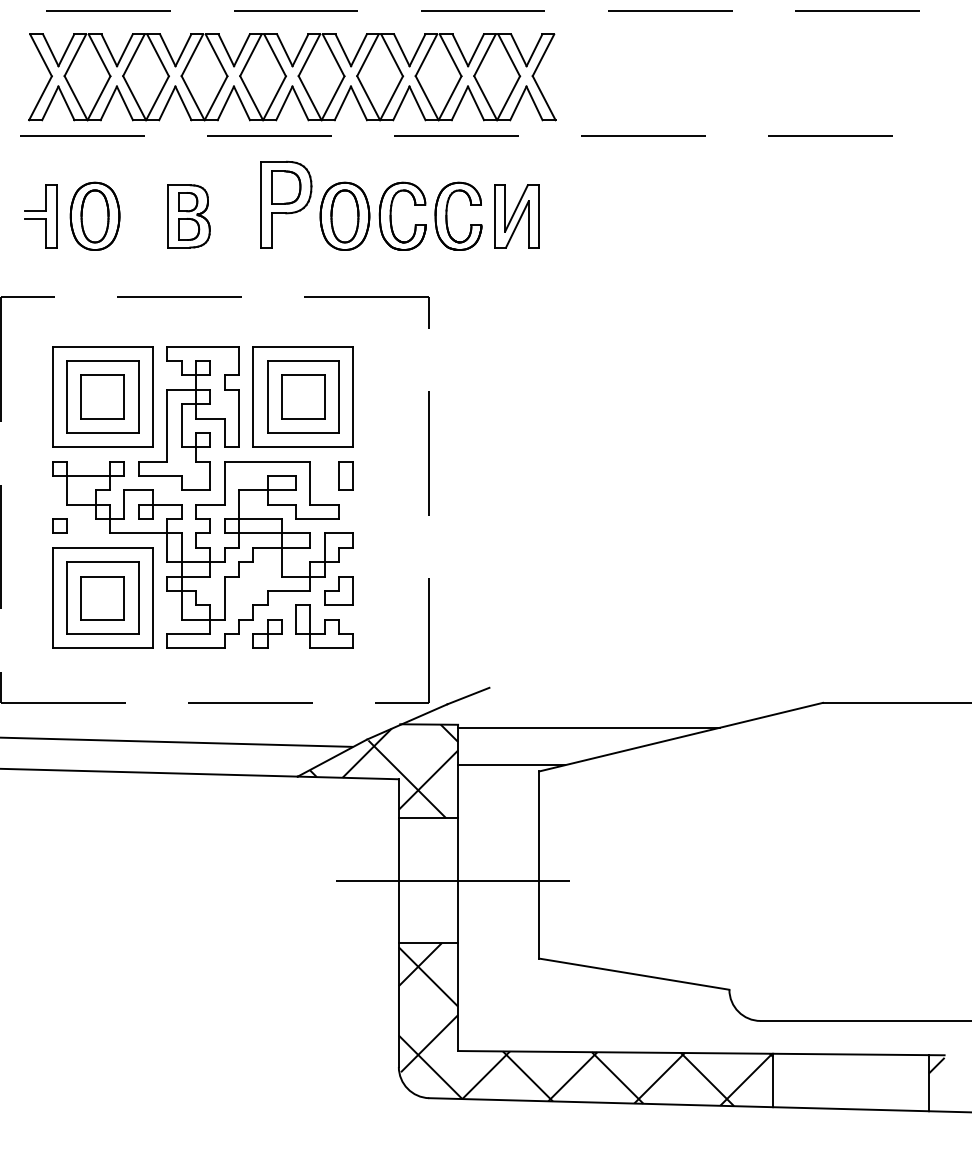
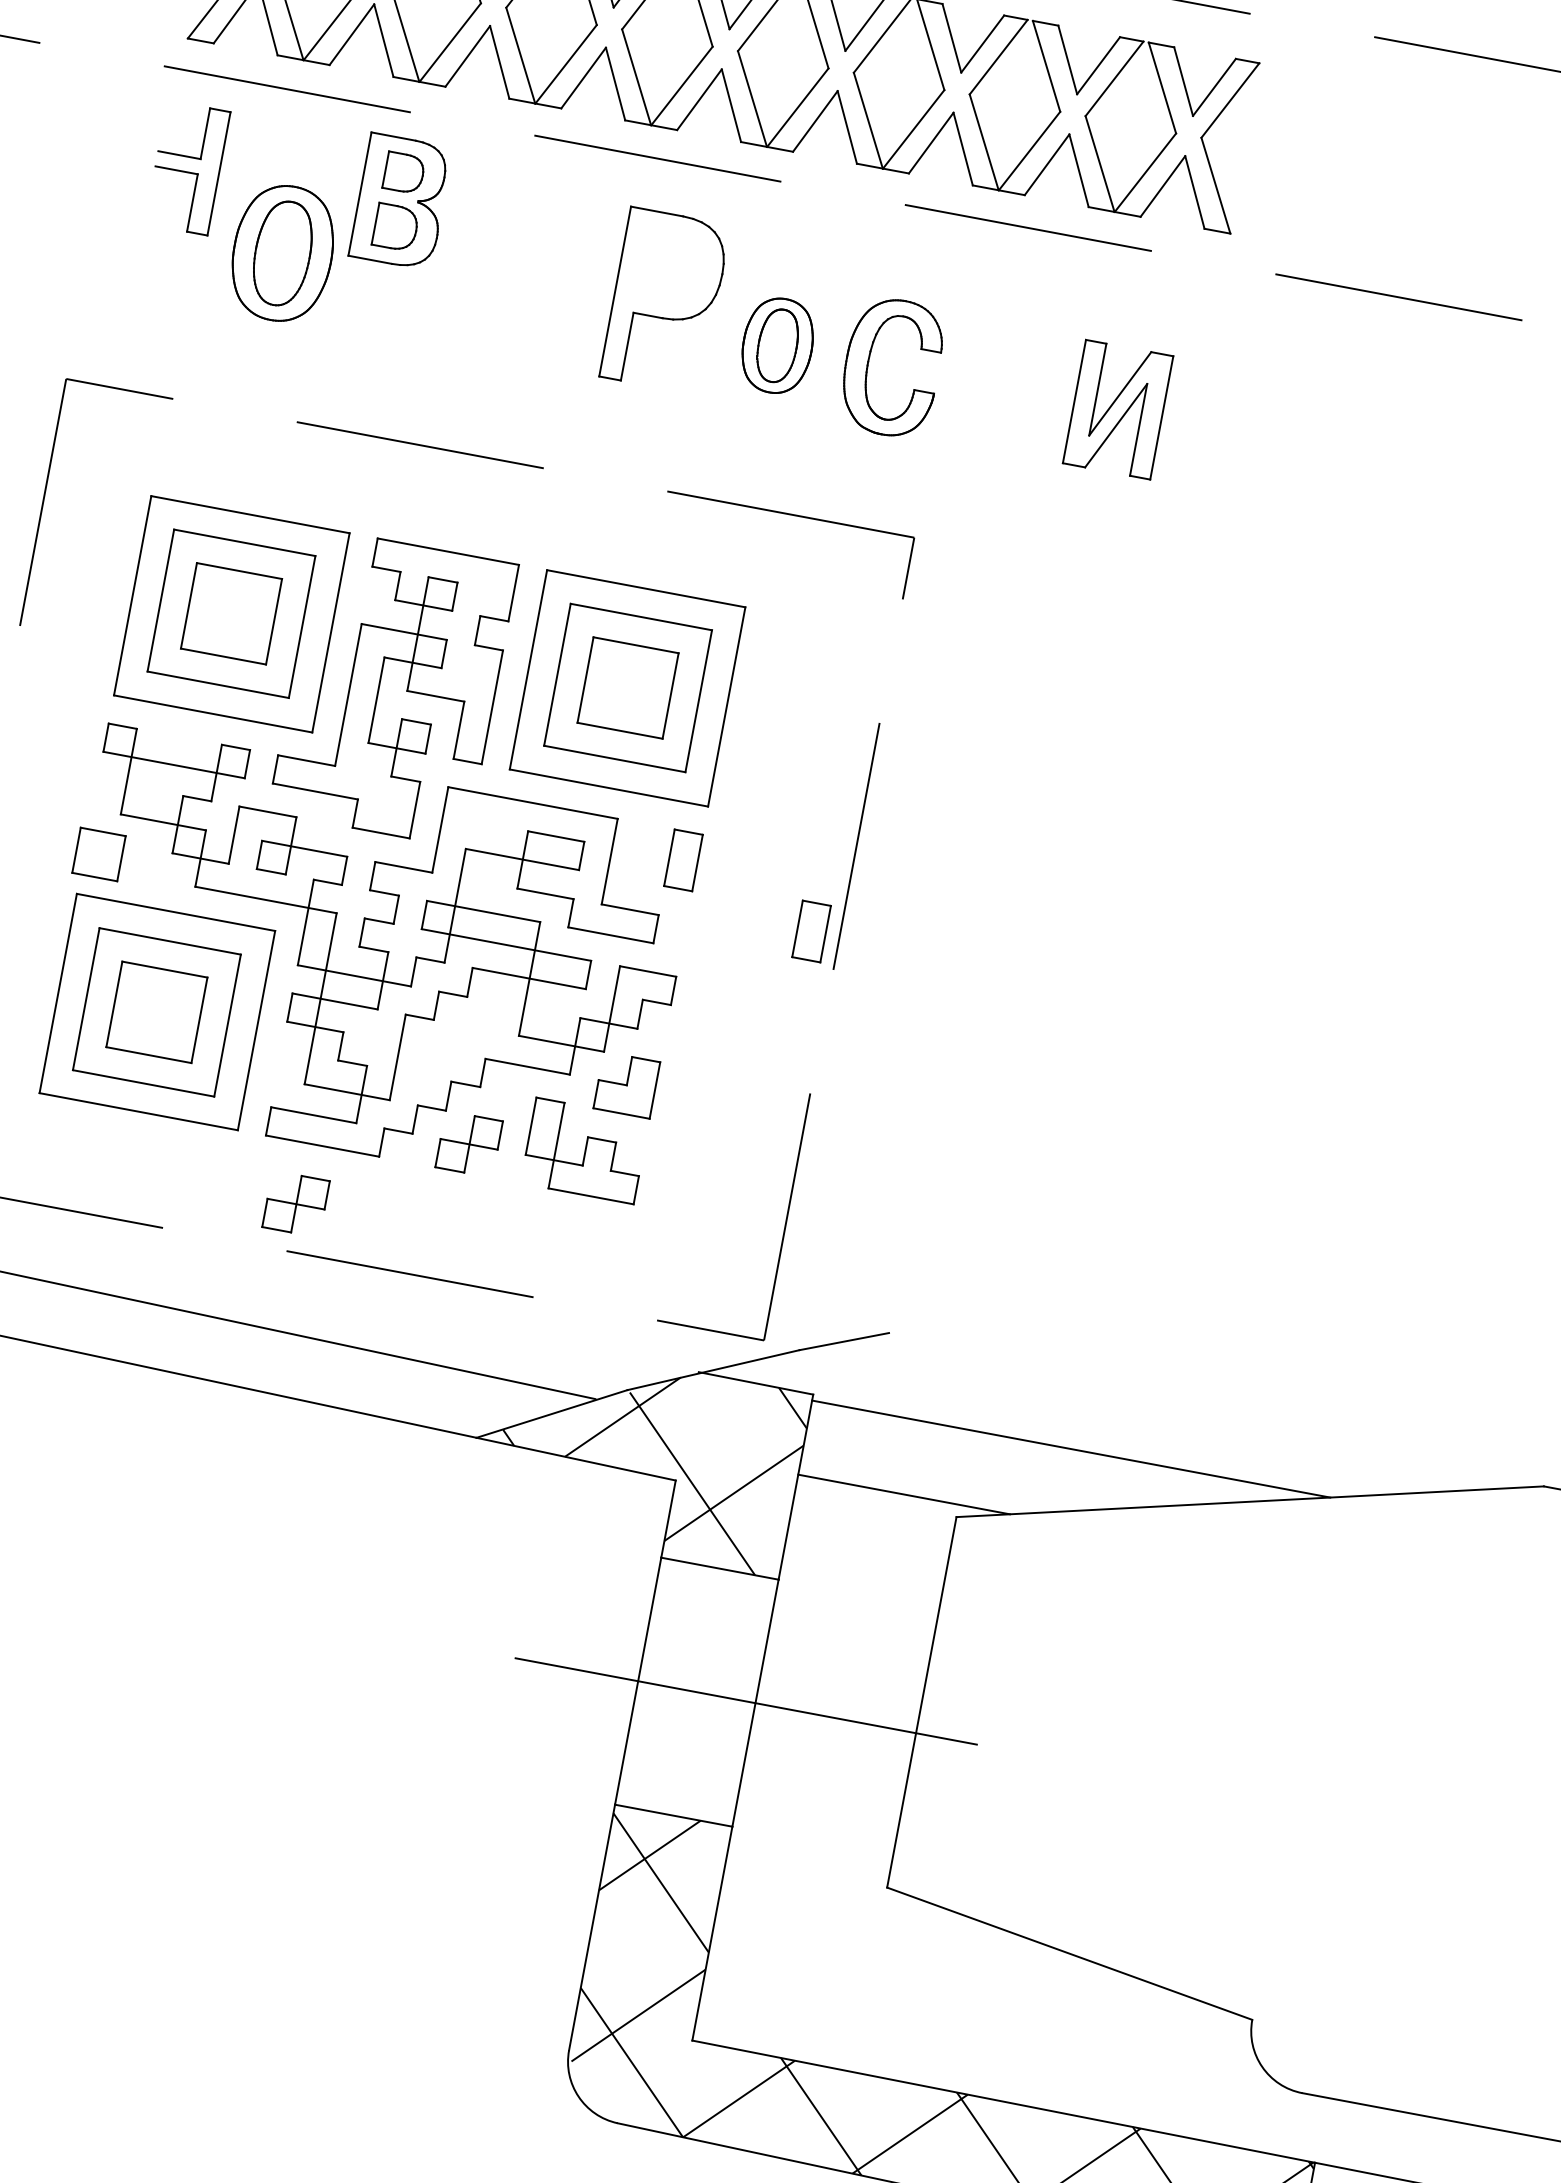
part: (286, 187) -> (672, 267), removed
part: (344, 215) -> (777, 344), size x0.7
part: (447, 215) -> (980, 382), removed
part: (40, 216) -> (186, 168), moved
part: (188, 216) -> (399, 201), moved
part: (414, 498) -> (810, 930), added
part: (59, 525) -> (97, 852), size x1.6
part: (188, 678) -> (296, 1203), added

